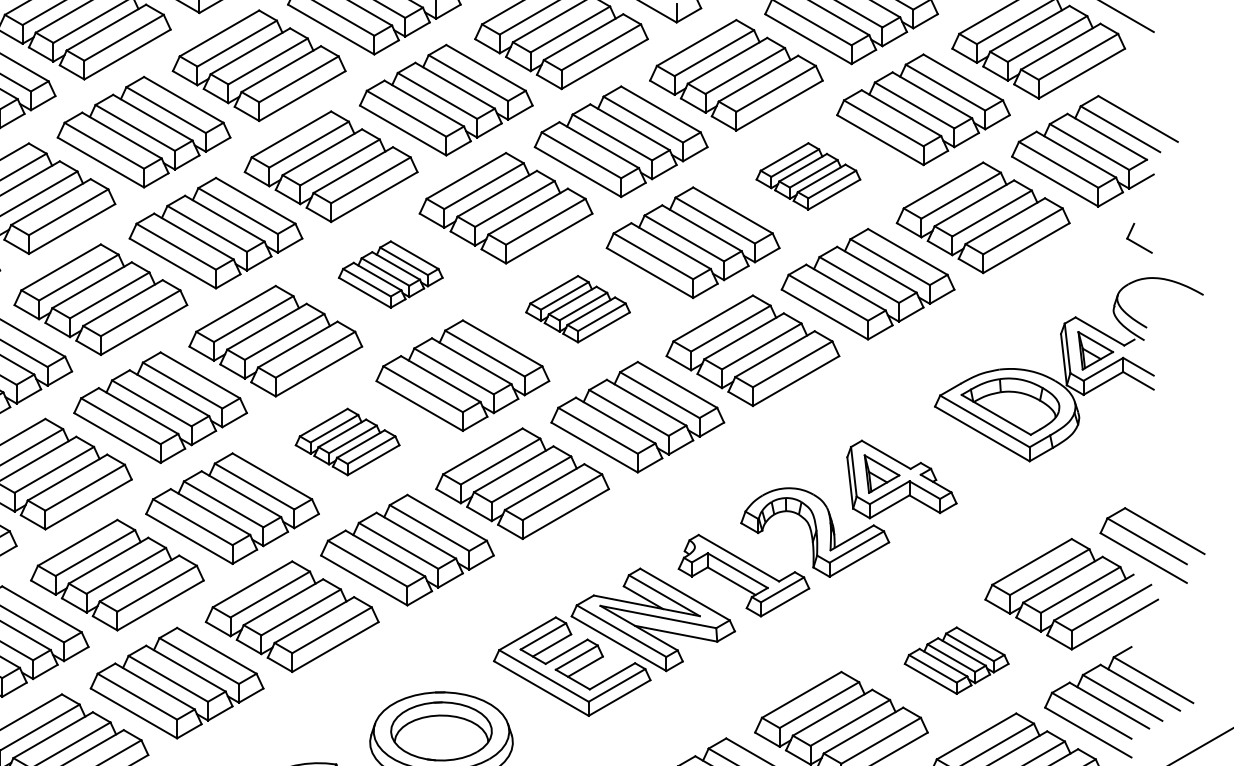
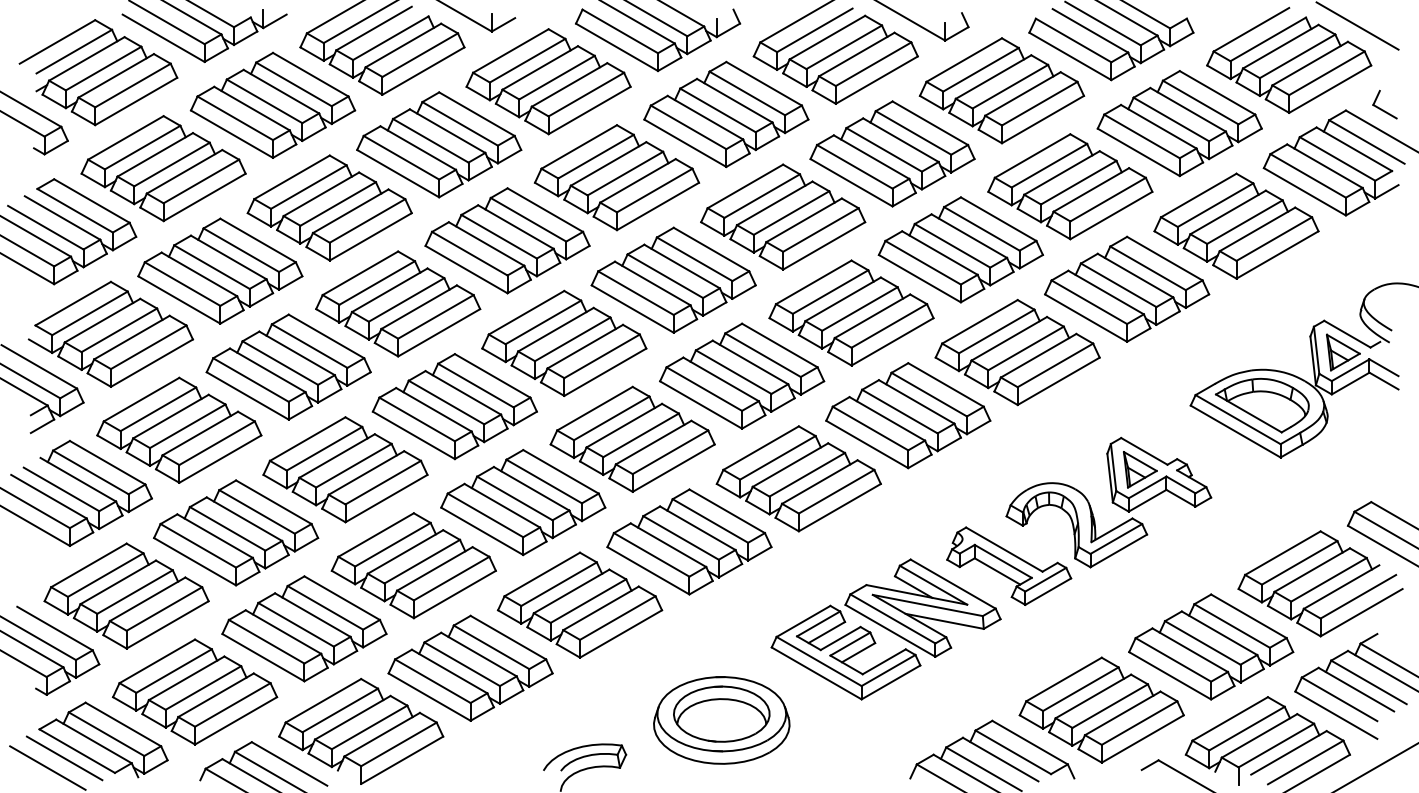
part: (808, 176) -> (1070, 186), size x1.67
part: (1139, 238) -> (1384, 104), moved
part: (390, 273) -> (673, 279), size x1.67
part: (578, 308) -> (851, 312), size x1.67
part: (347, 441) -> (632, 438), size x1.67
part: (956, 660) -> (1211, 646), size x1.67

